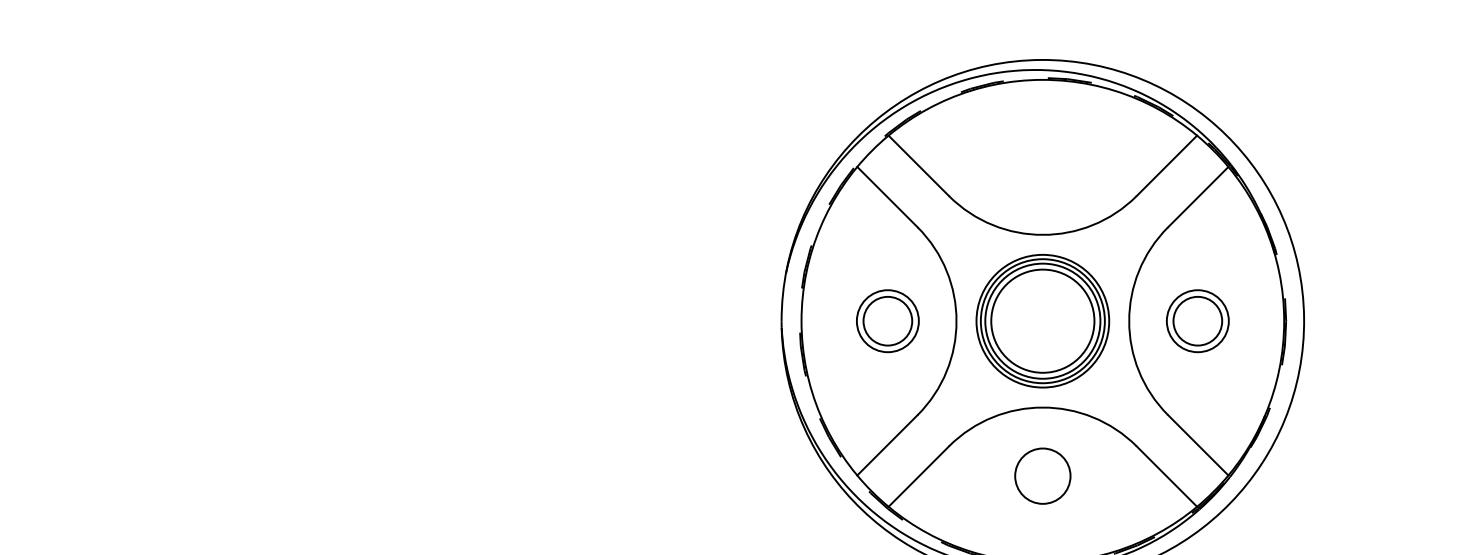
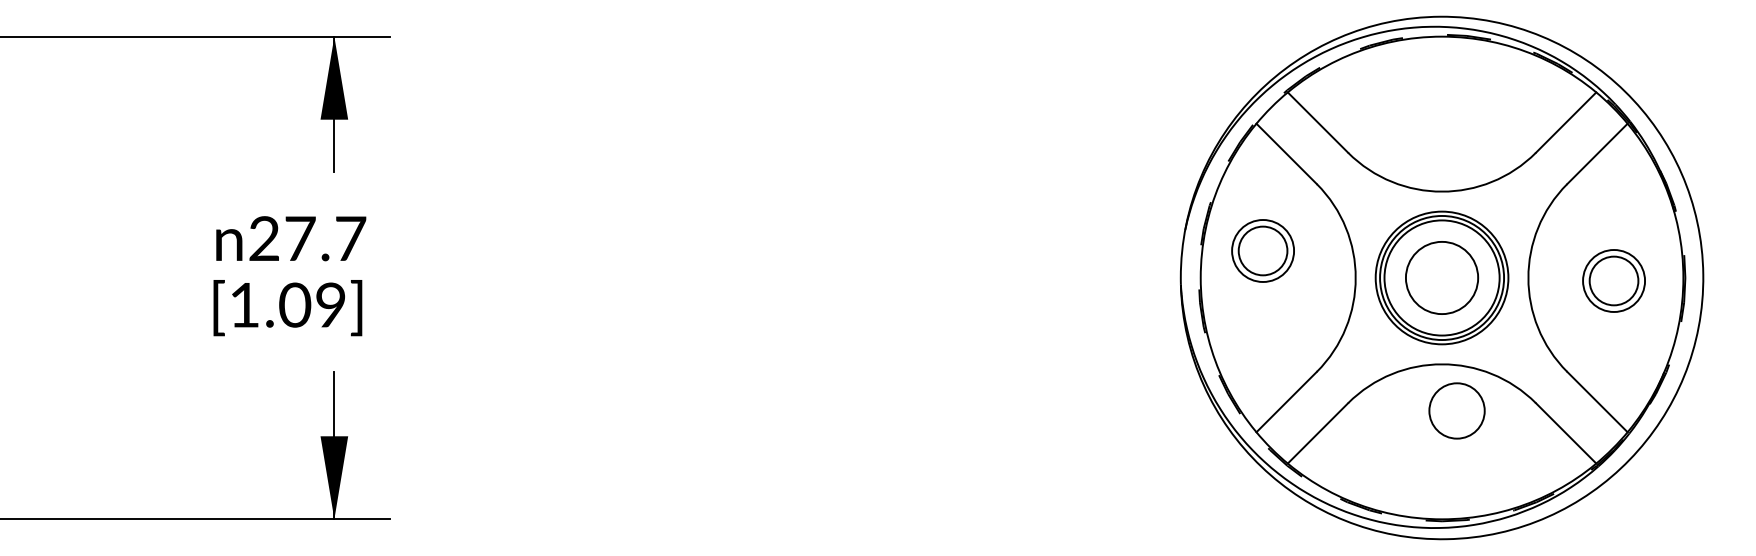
part: (887, 320) -> (1262, 250), moved
circle: (1042, 320) -> (1441, 277), size x0.7
part: (1197, 320) -> (1613, 280), moved
circle: (1042, 475) -> (1456, 410), moved

